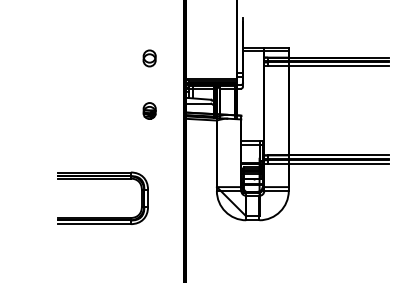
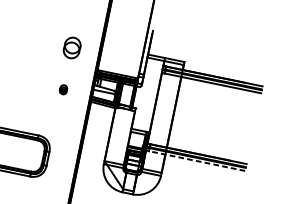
part: (149, 58) -> (71, 47), size x1.6
part: (149, 110) -> (63, 89), size x0.7
line: (328, 164) -> (196, 161), solid -> dashed

